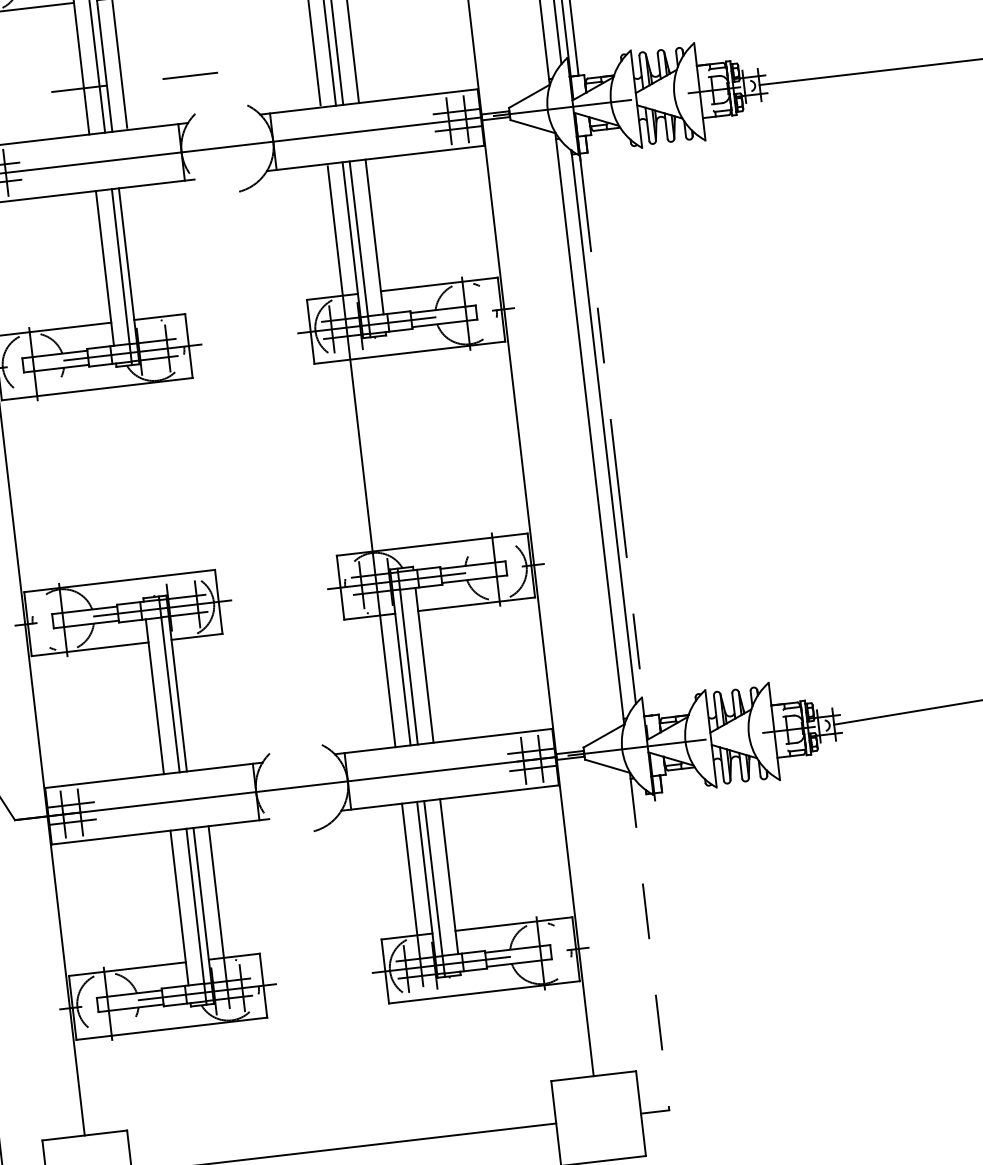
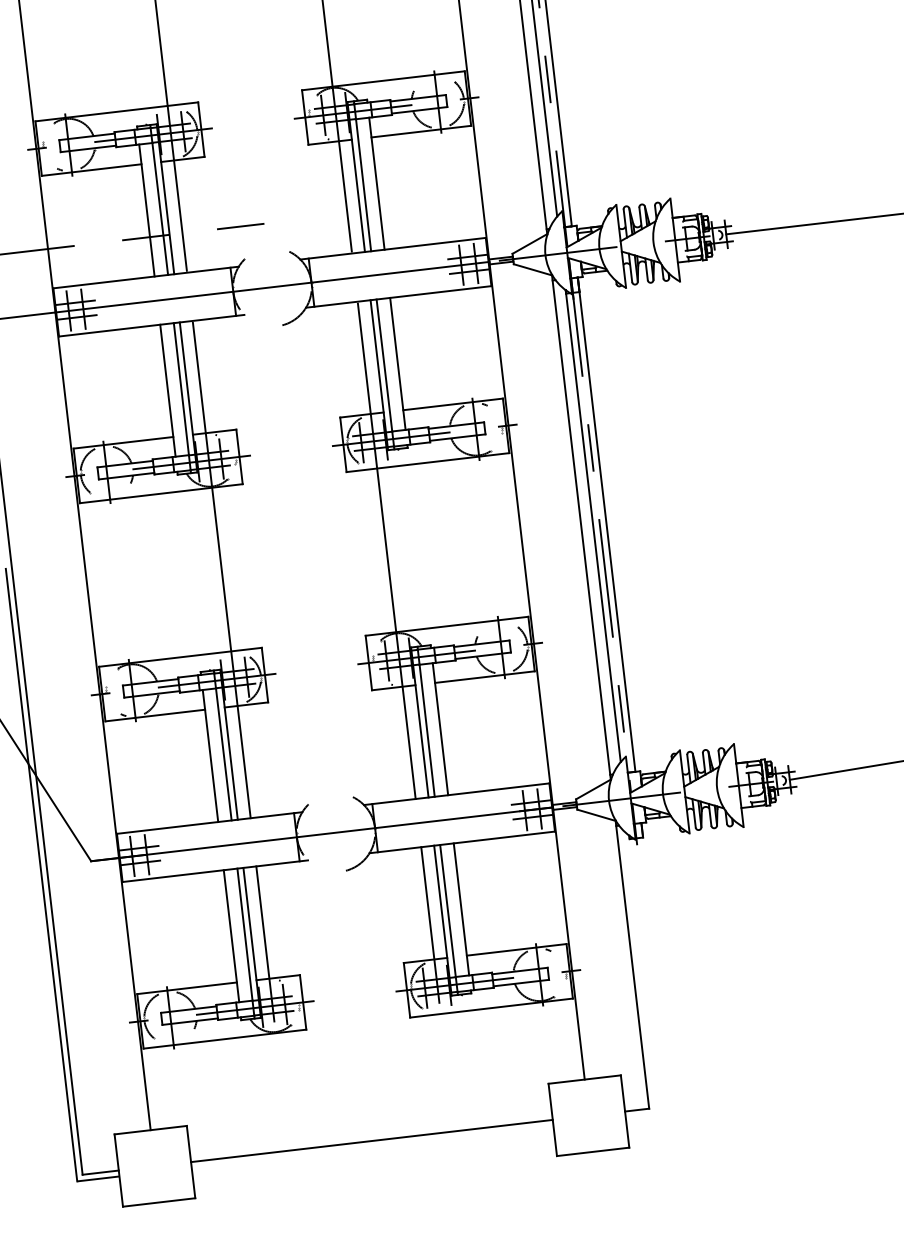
line: (619, 425) -> (606, 524), added
line: (167, 479) -> (221, 570), added
line: (649, 942) -> (632, 965), dashed -> solid

